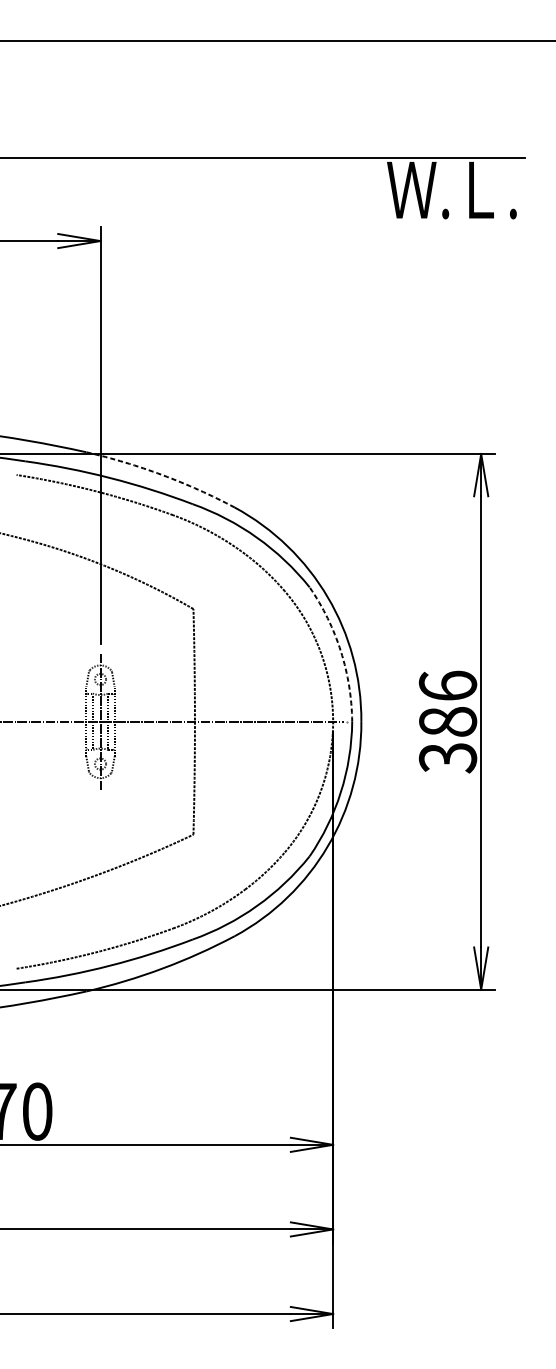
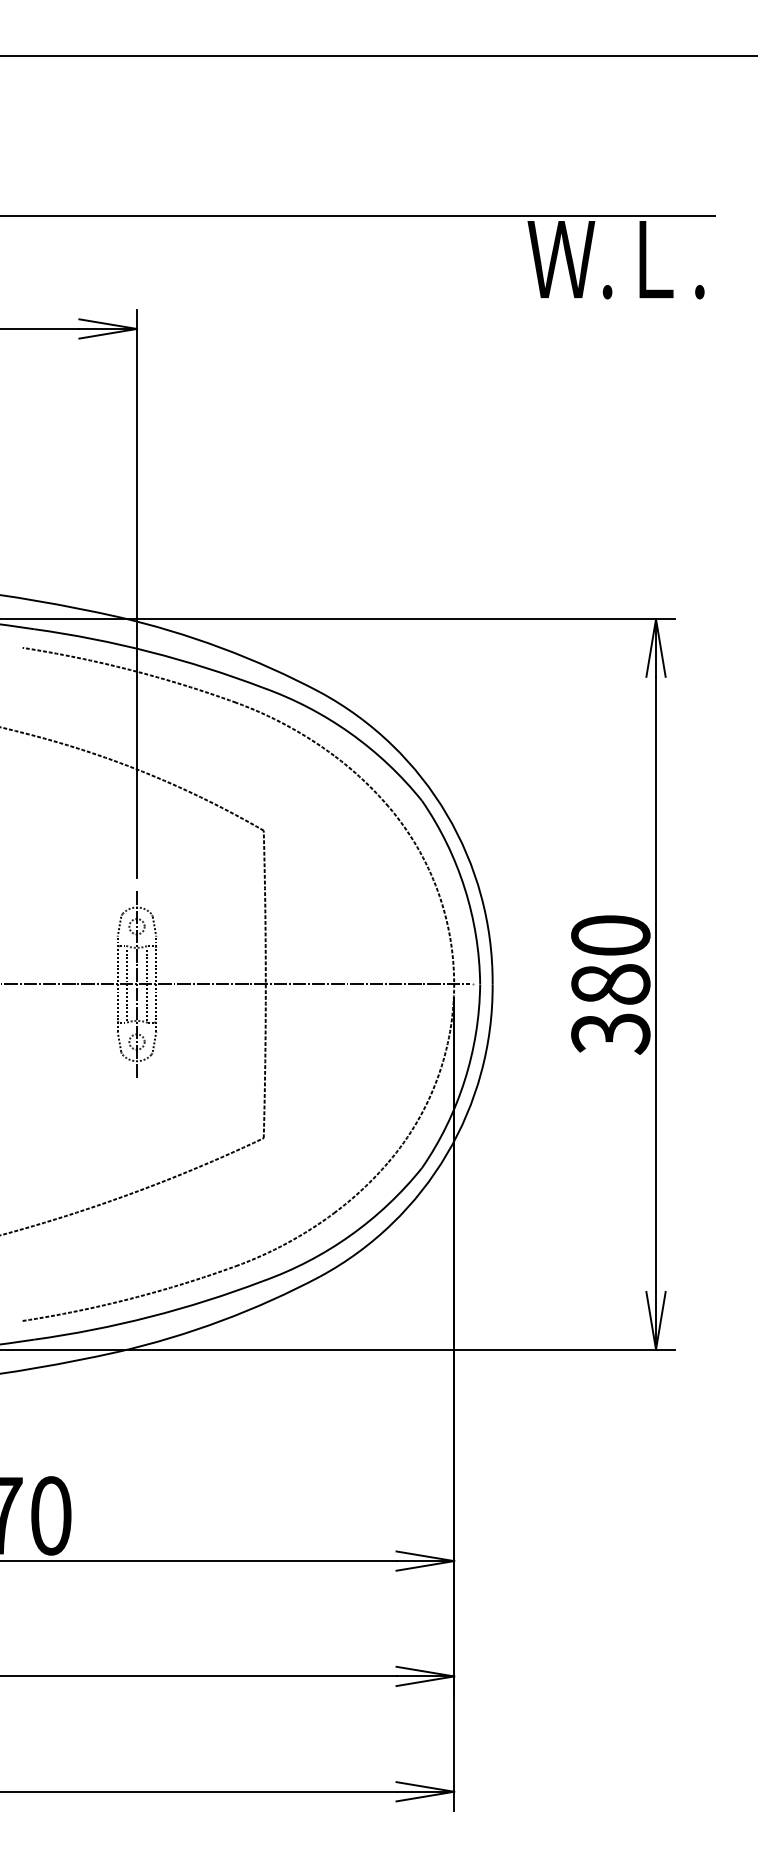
arc: (162, 475) -> (221, 648), dashed -> solid
arc: (340, 651) -> (464, 888), dashed -> solid
text: (447, 685) -> (610, 934), 386 -> 380

